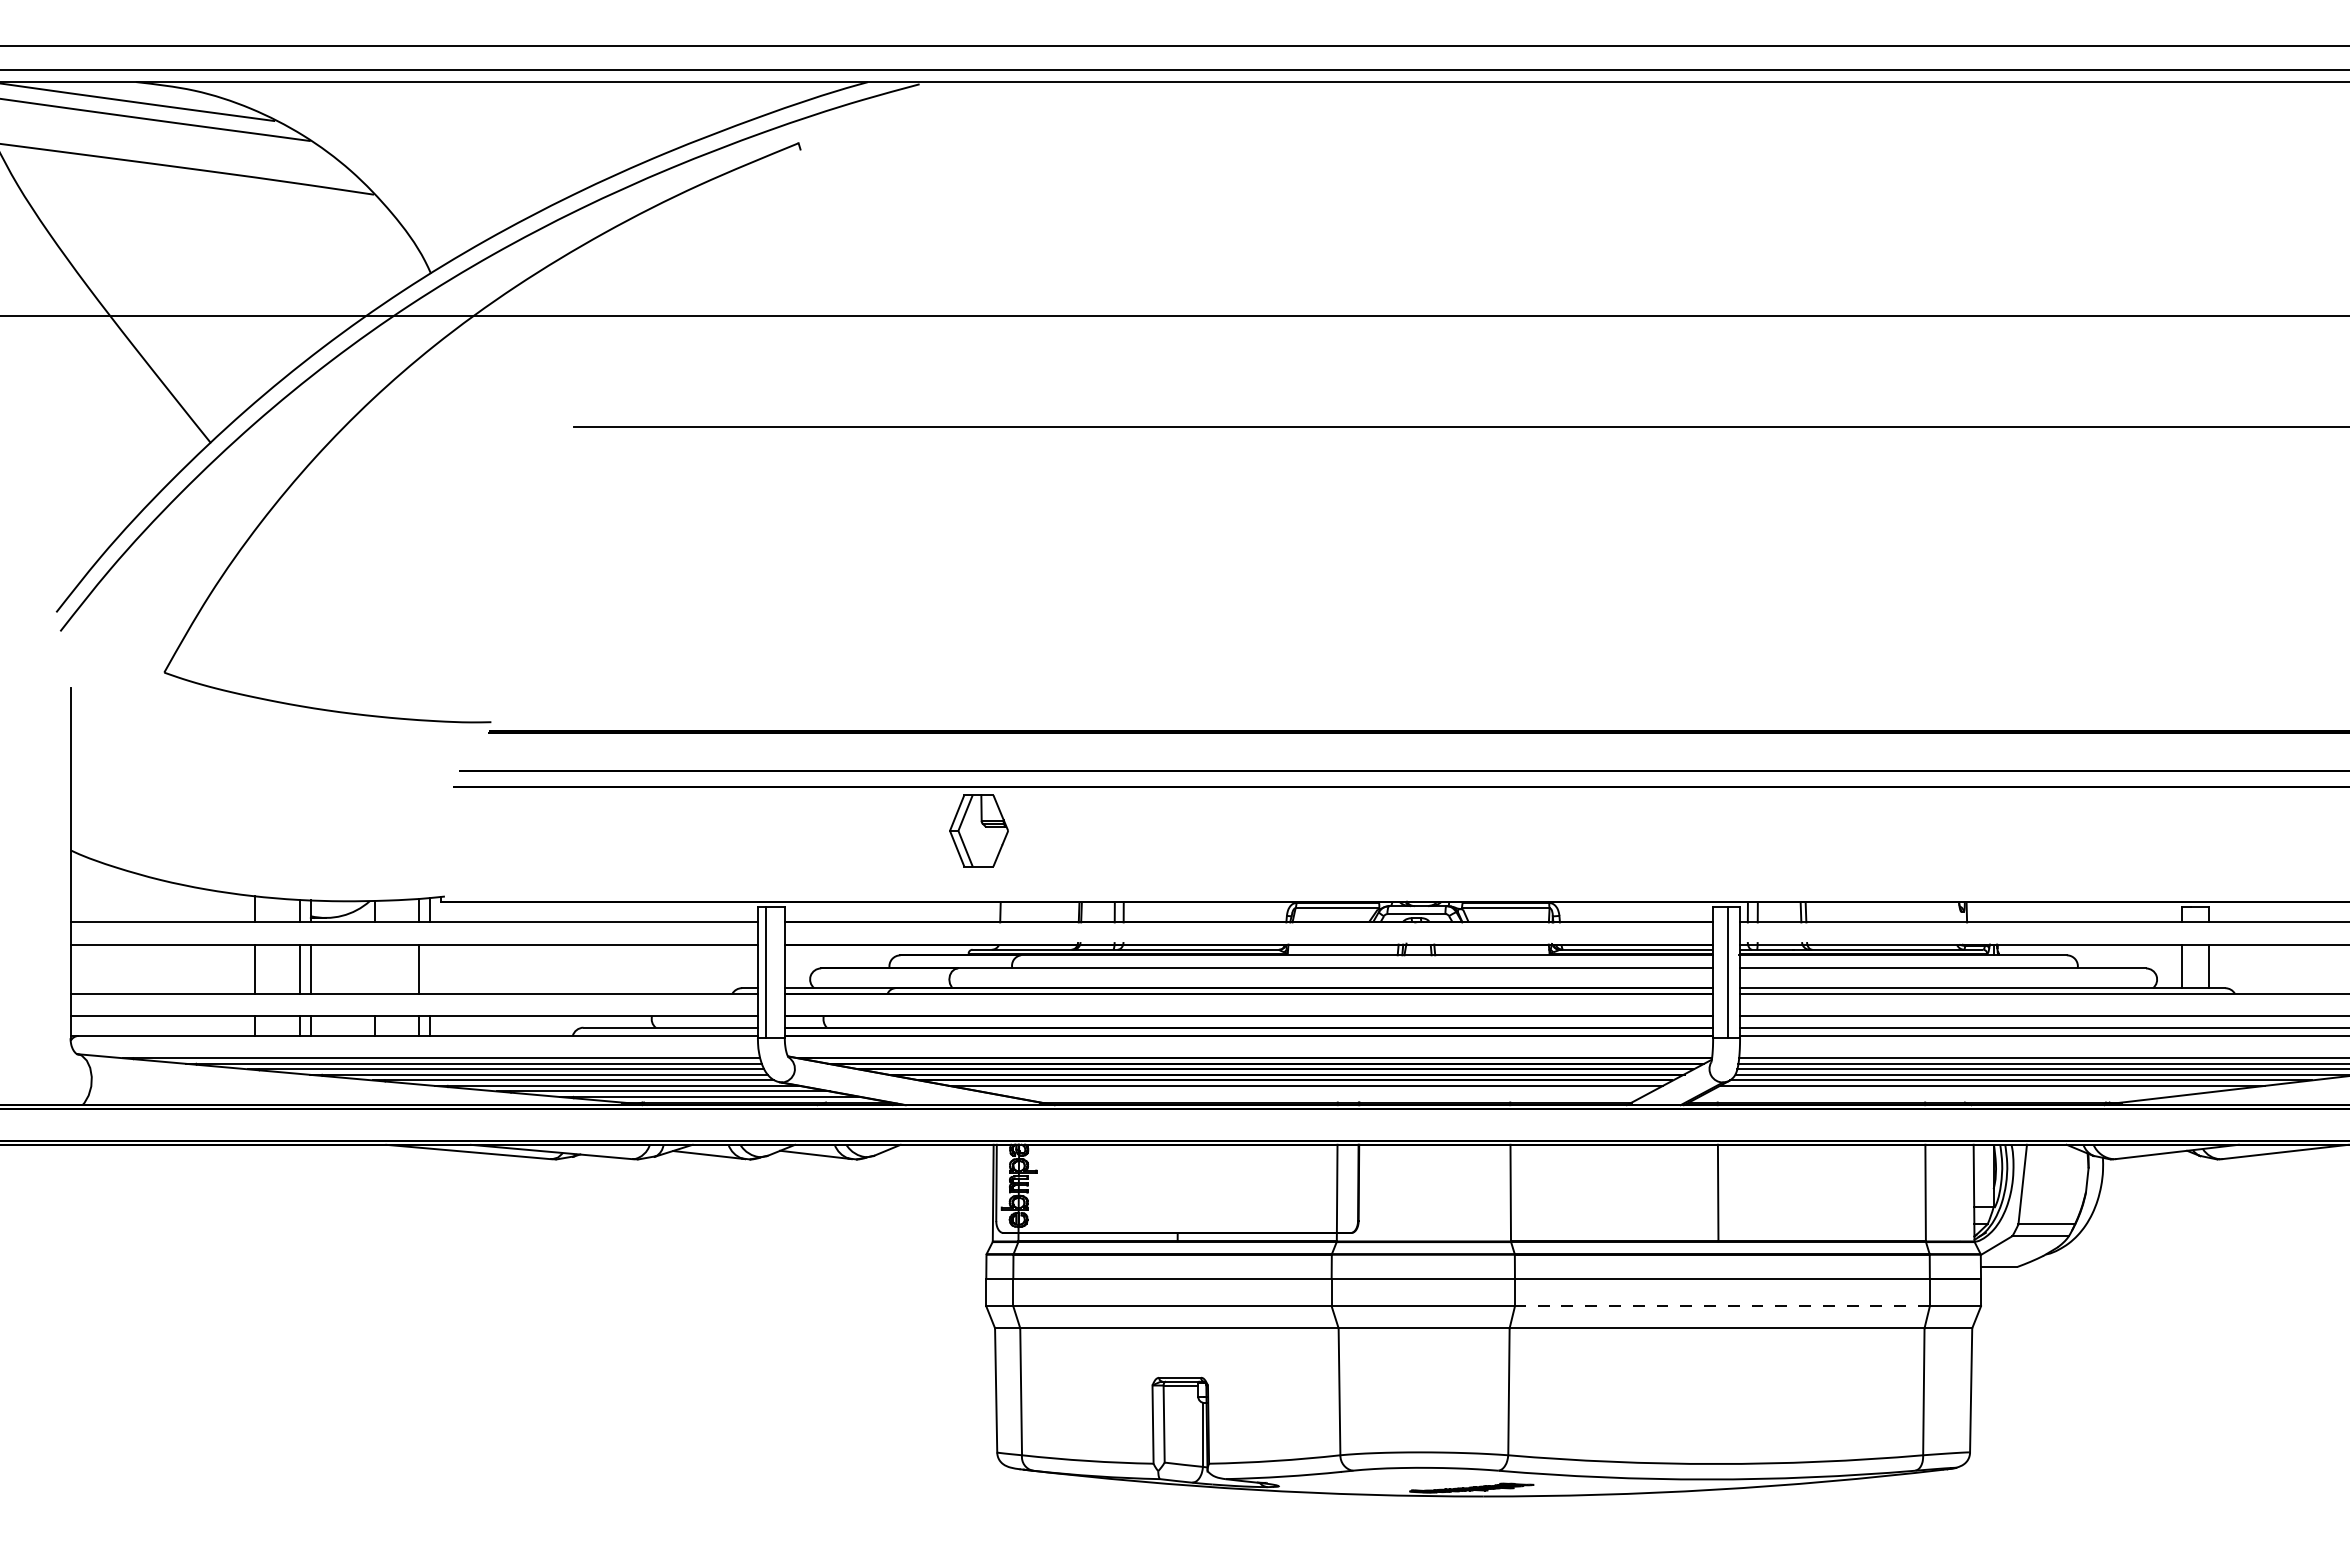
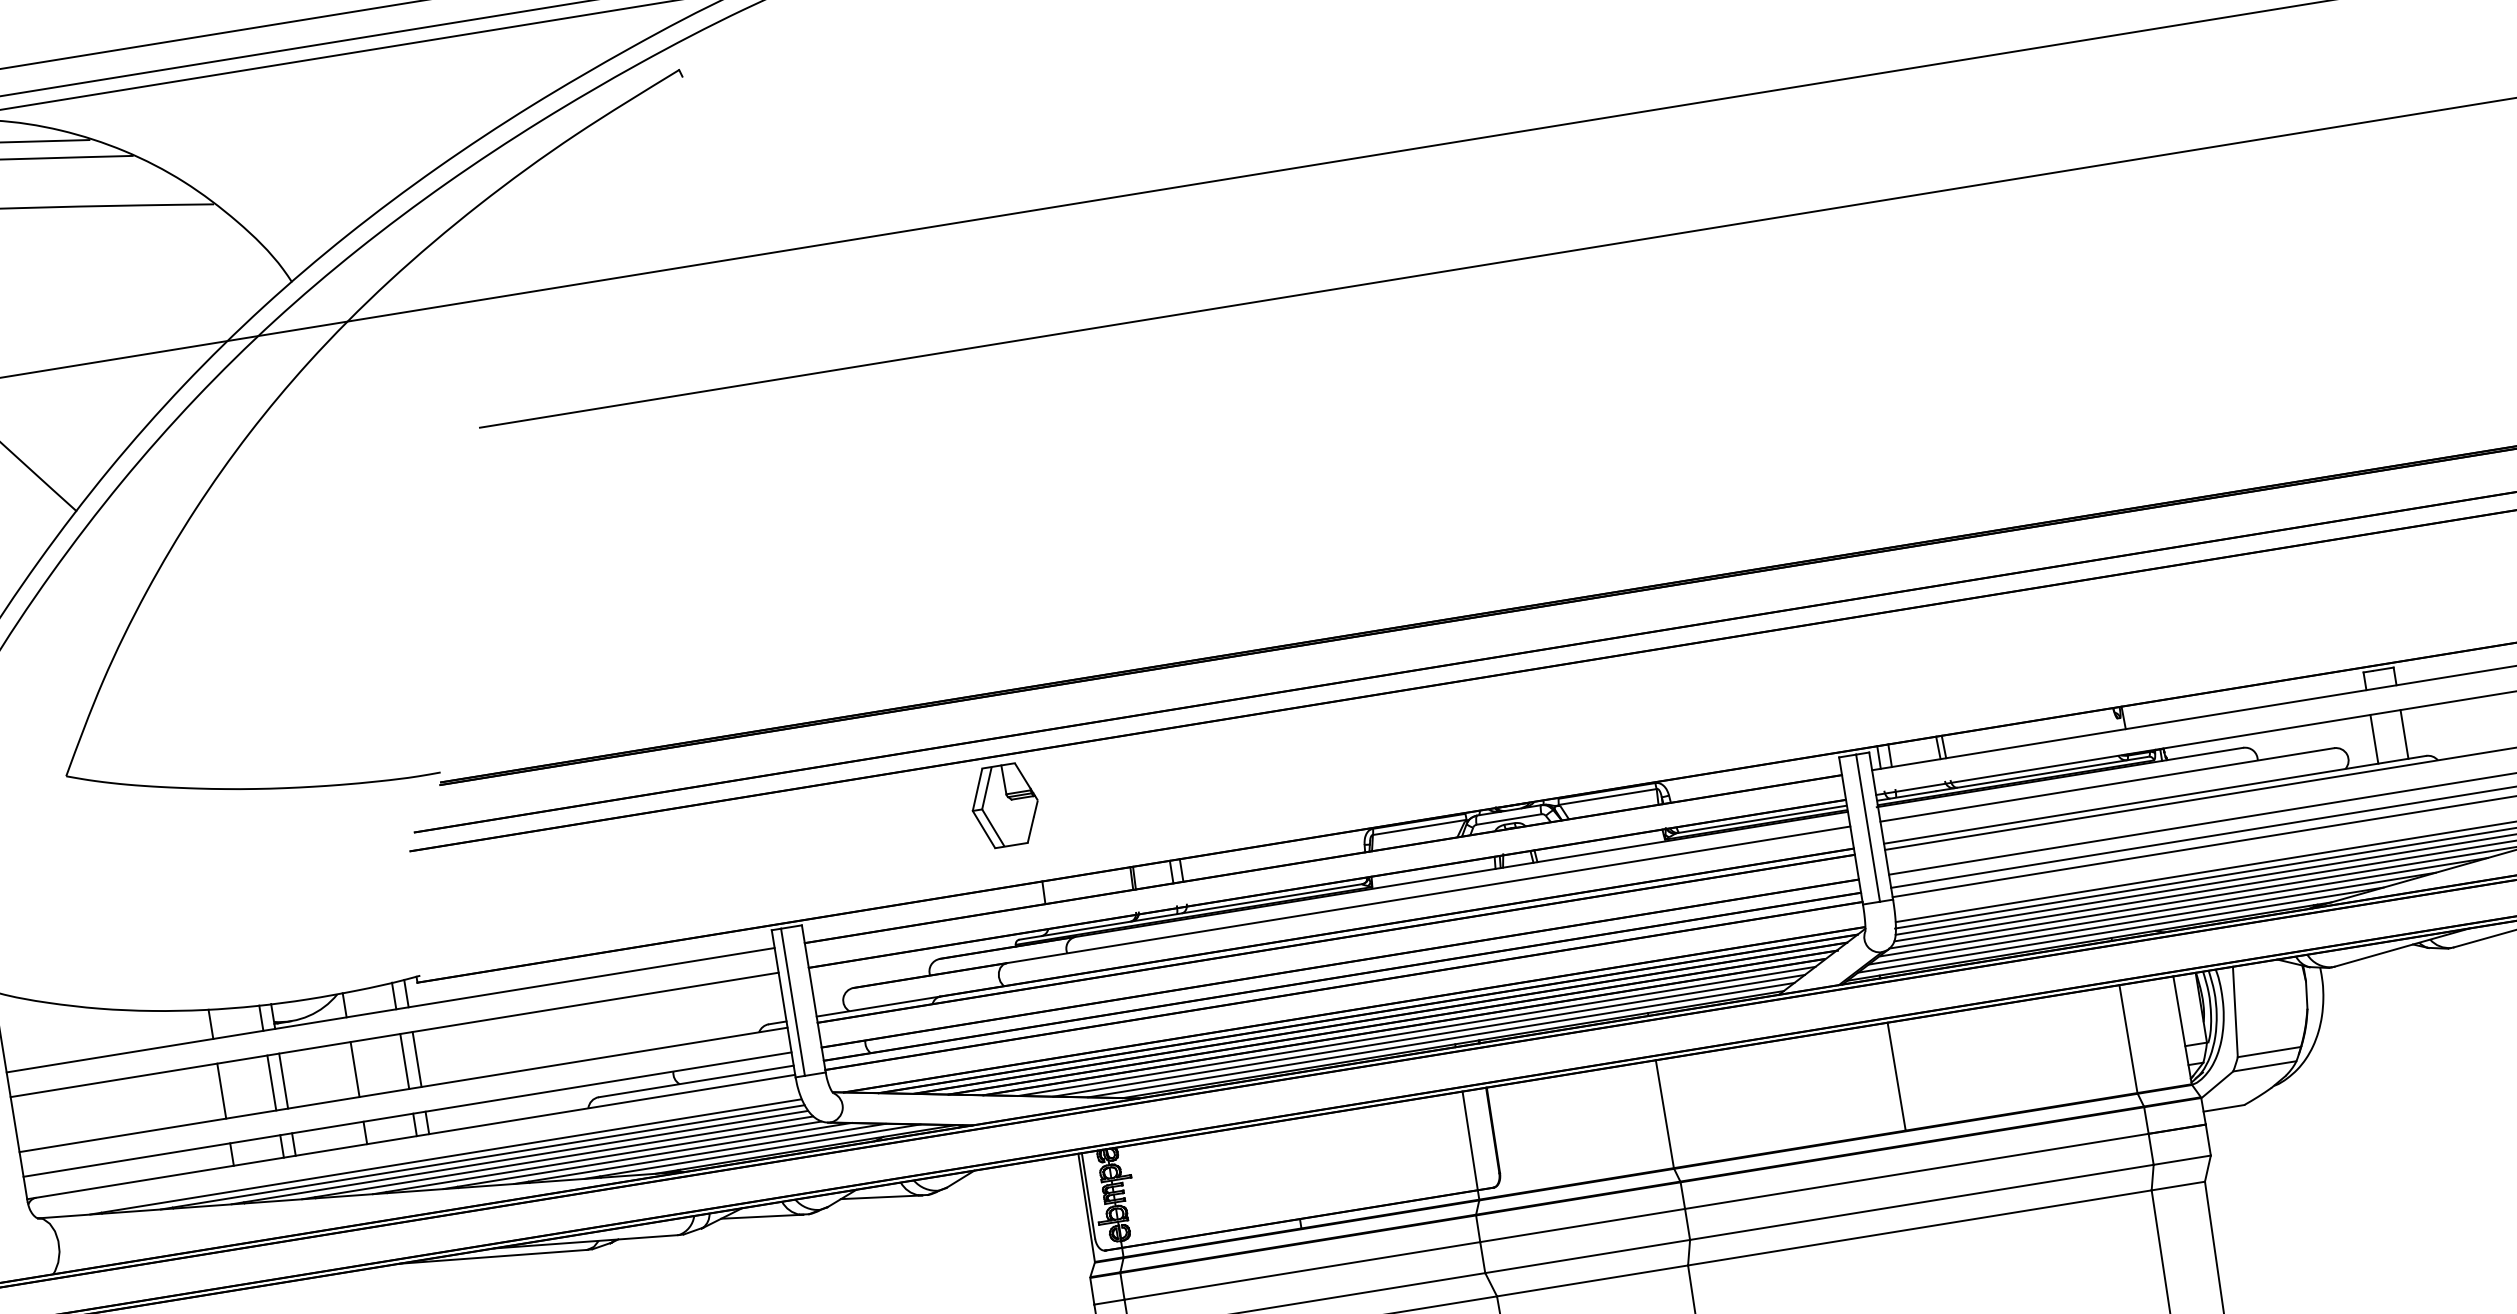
line: (374, 968) -> (354, 1068), added
line: (430, 968) -> (417, 1058), added
line: (1315, 1091) -> (1428, 1035), added
line: (1963, 1091) -> (2152, 918), added
line: (1326, 1096) -> (1441, 1039), added
line: (1934, 1096) -> (2120, 929), added
line: (1721, 1306) -> (1920, 1202), dashed -> solid

